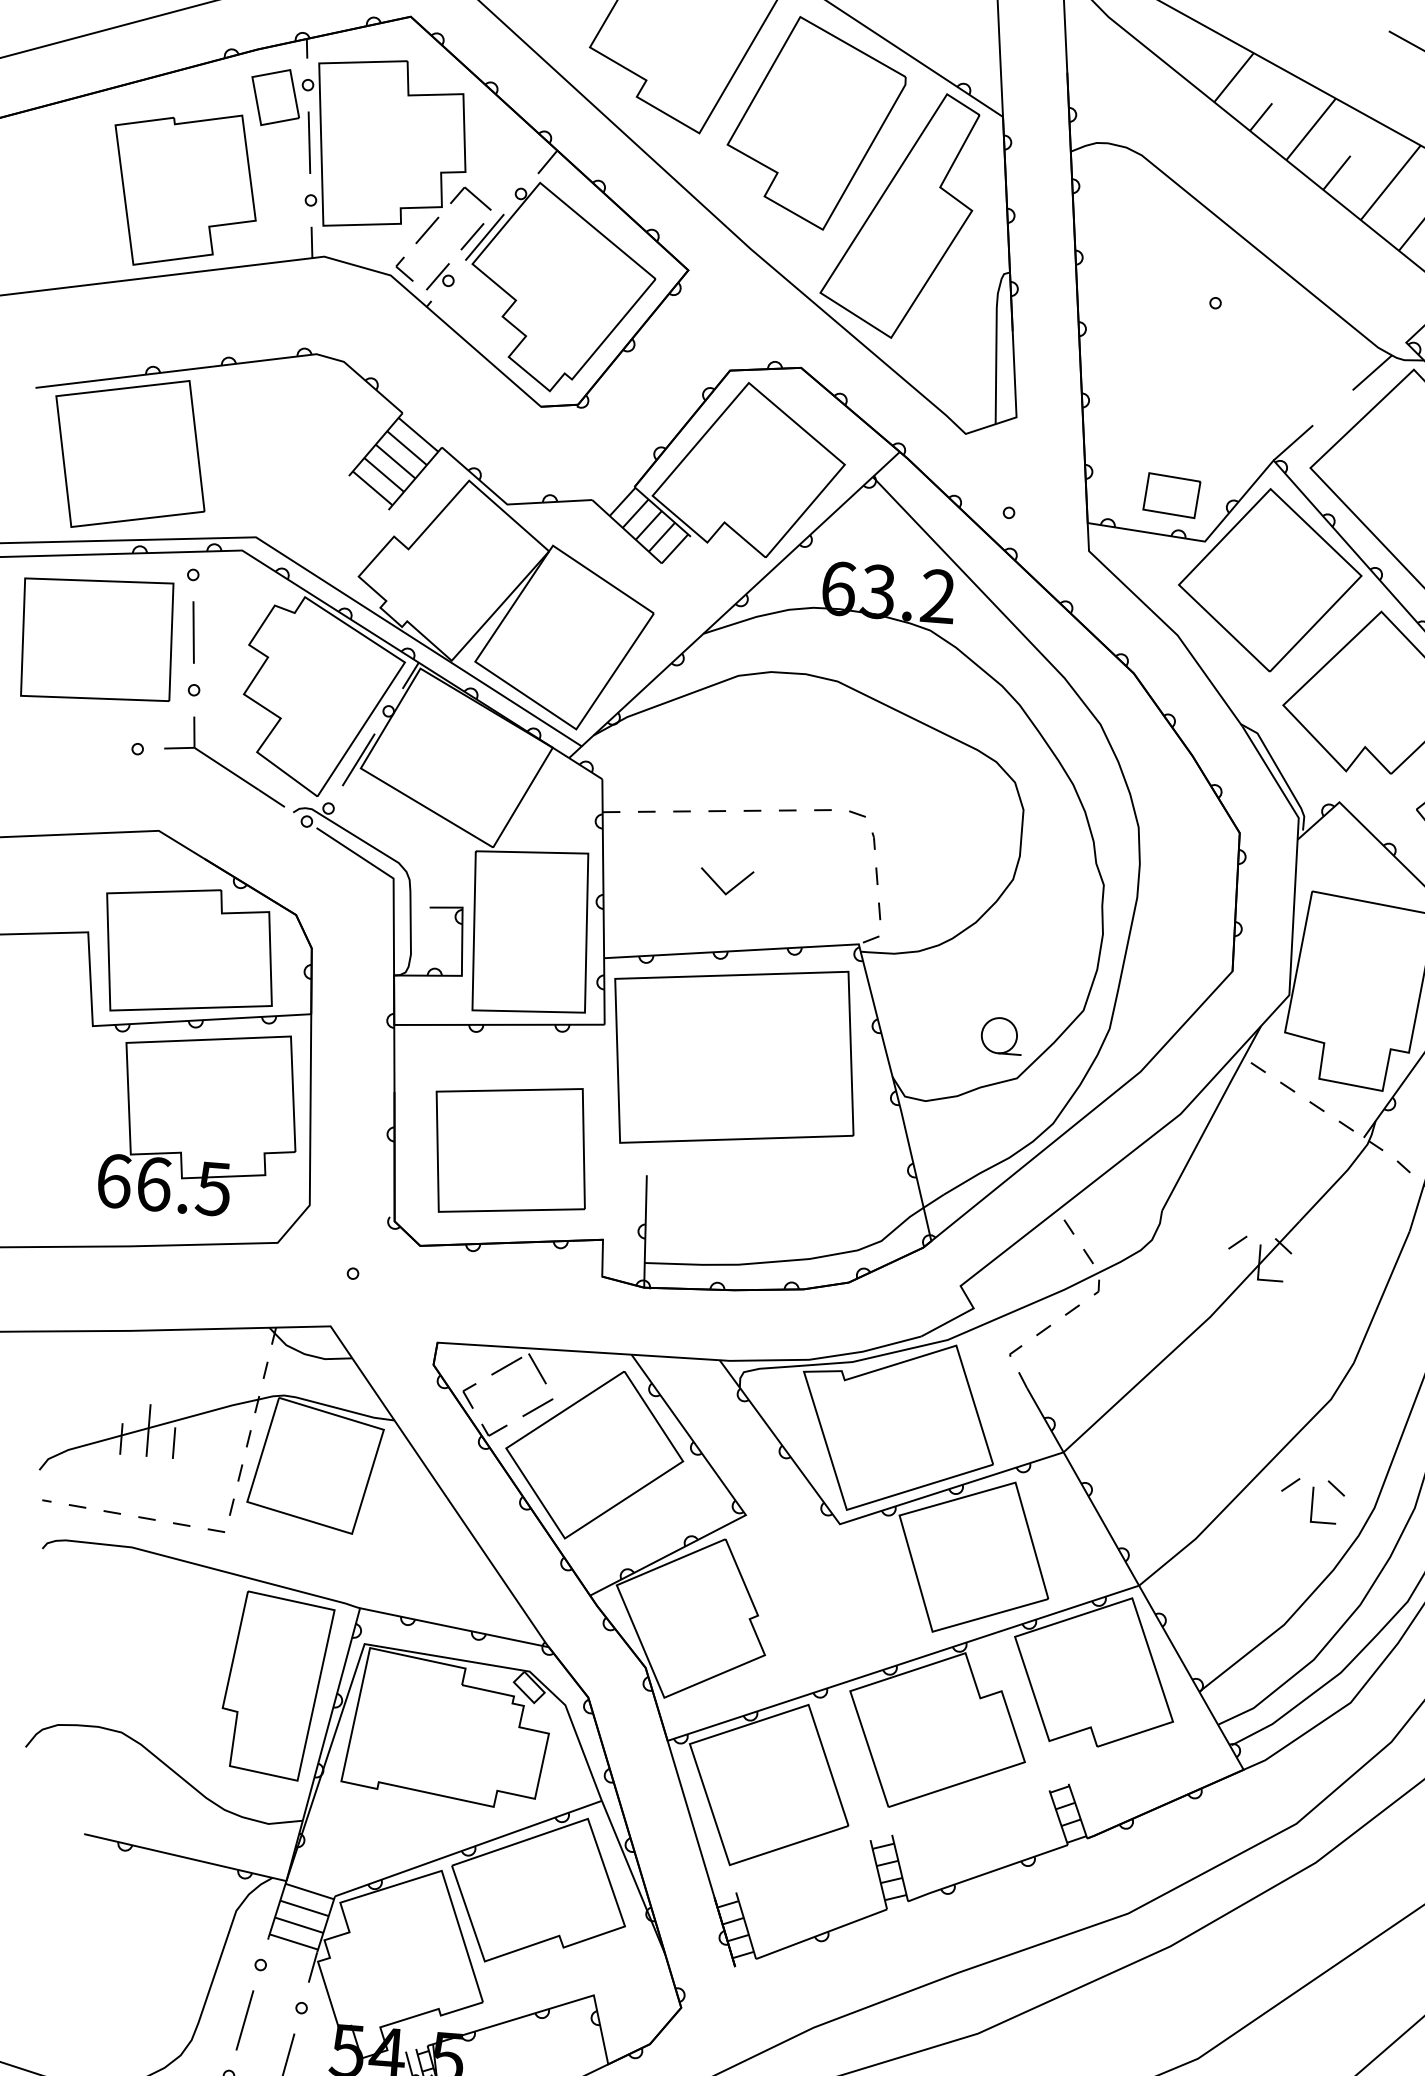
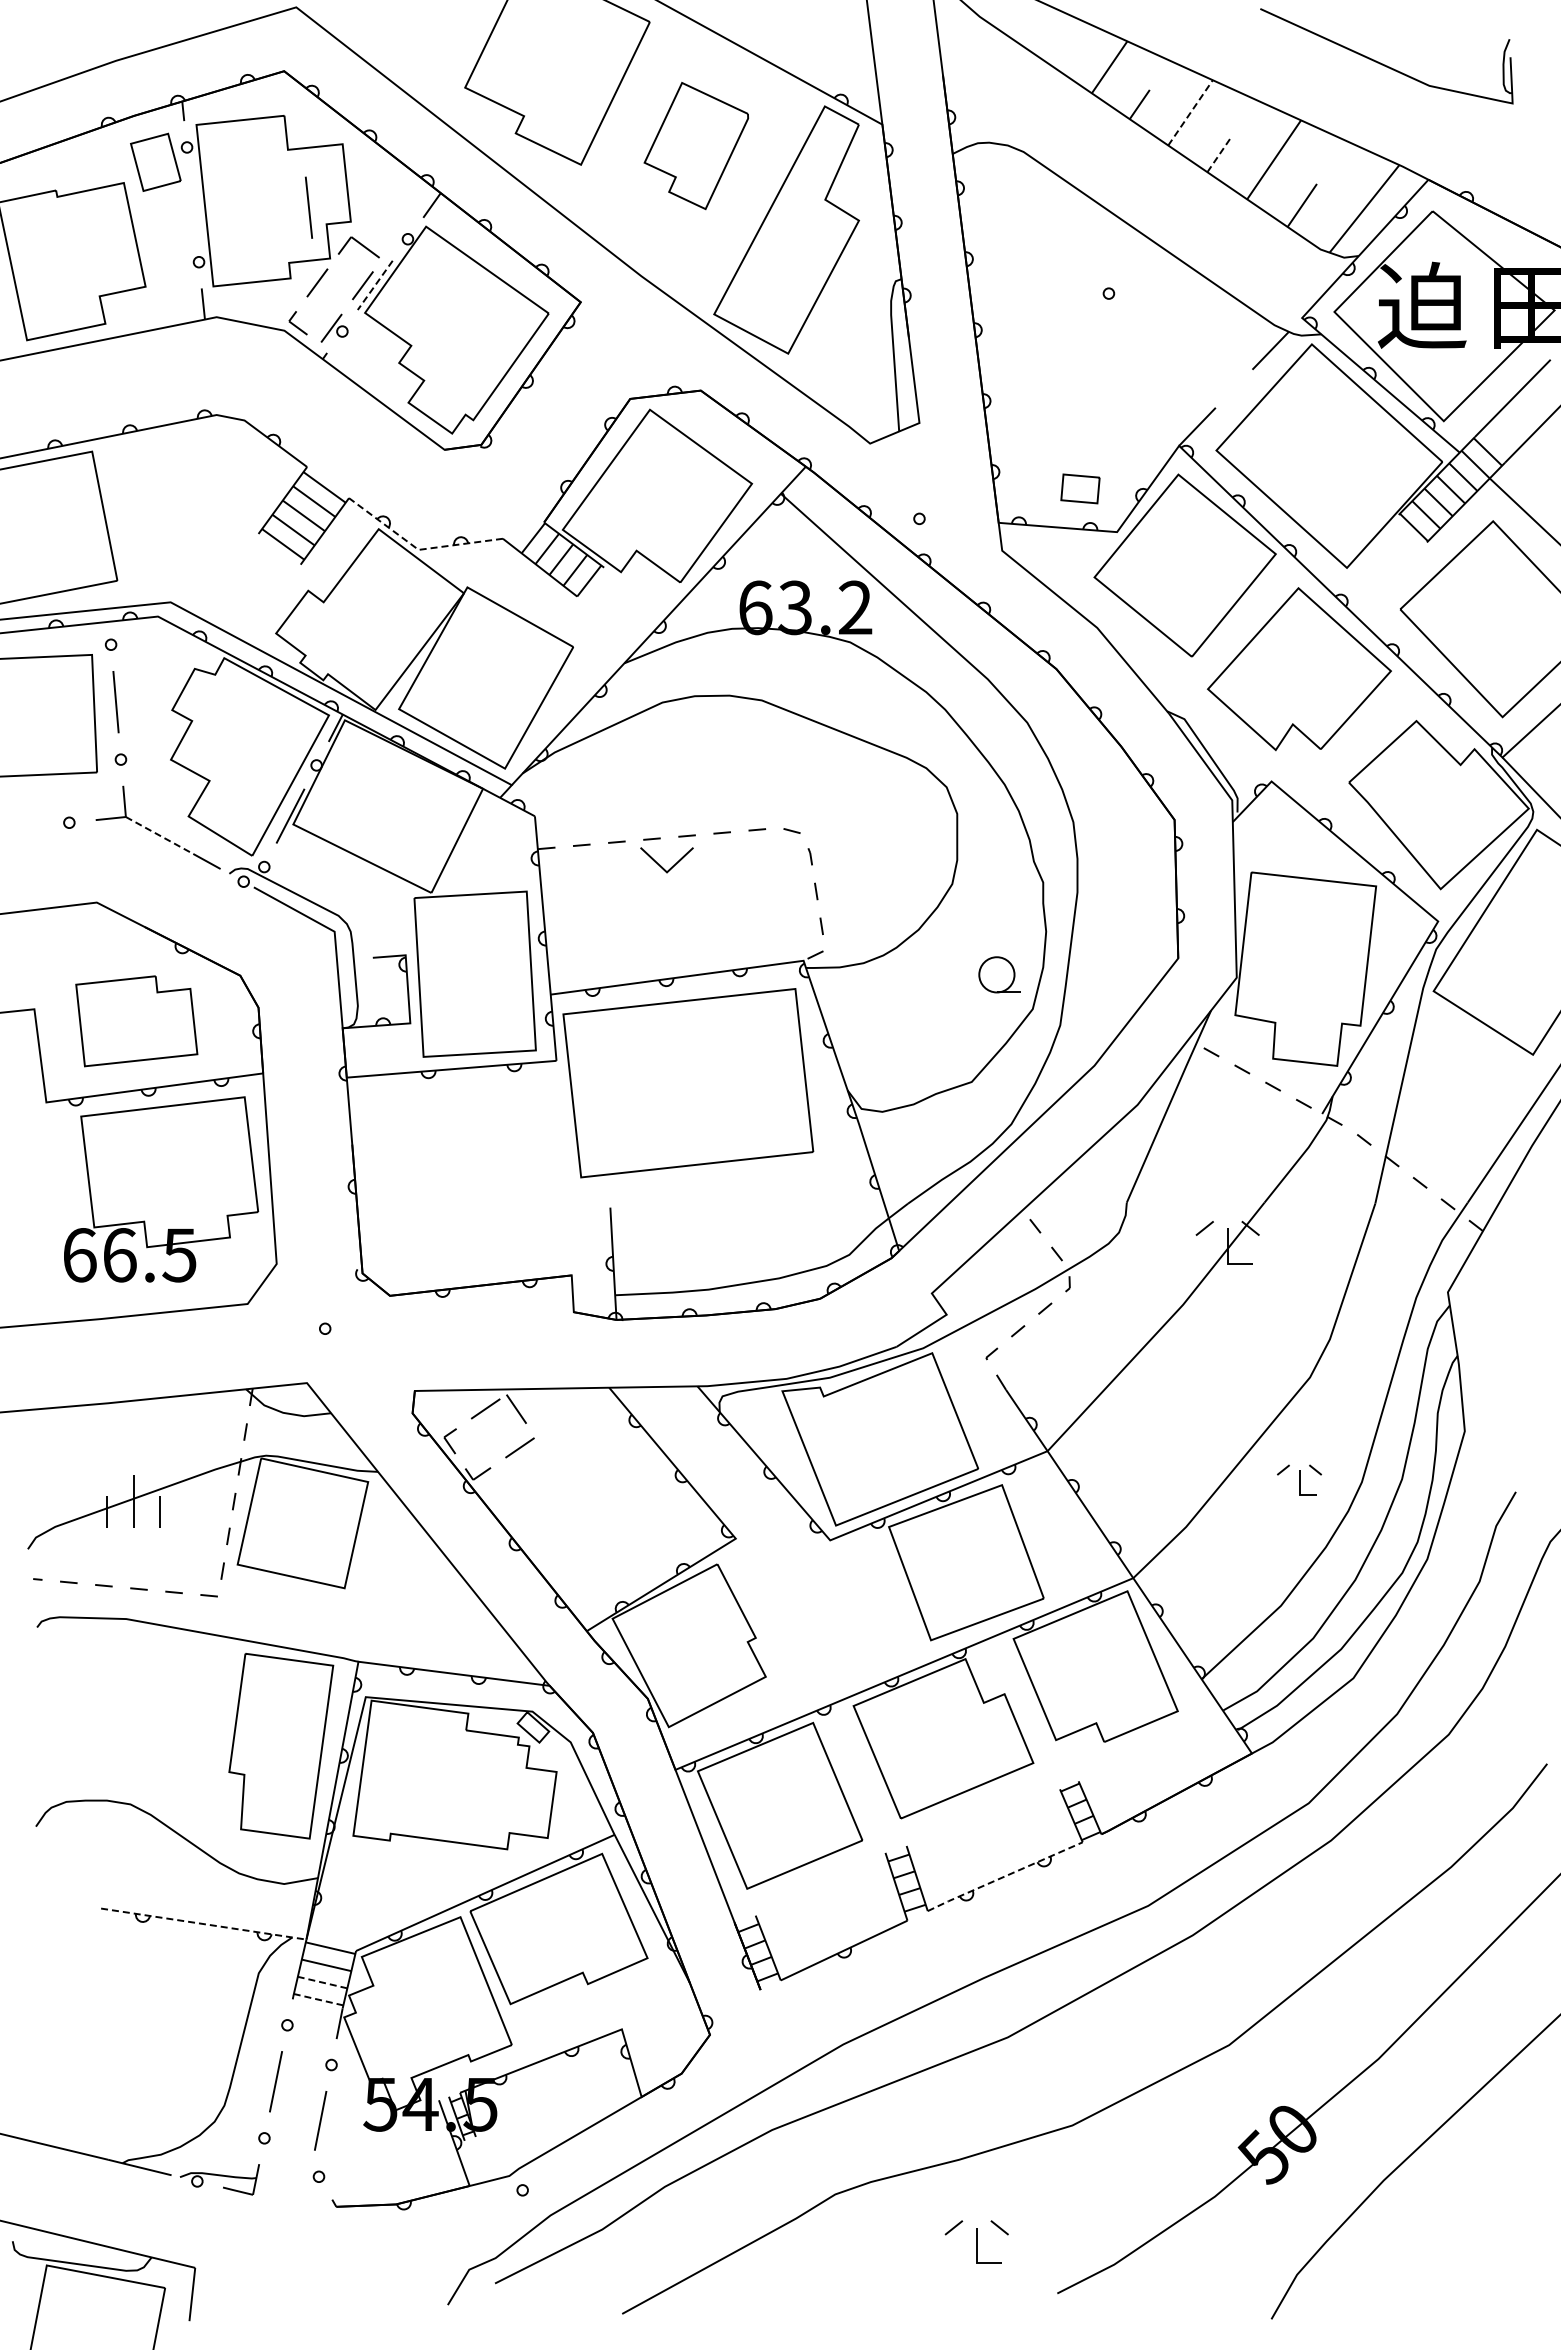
part: (816, 123) -> (696, 145), size x0.6
line: (1311, 129) -> (1190, 112), solid -> dashed
line: (308, 142) -> (308, 207), moved
line: (1336, 173) -> (1219, 154), solid -> dashed
line: (484, 237) -> (374, 285), solid -> dashed
part: (1171, 495) -> (1080, 488), size x0.7
line: (507, 504) -> (418, 549), solid -> dashed
line: (227, 768) -> (160, 835), solid -> dashed
part: (720, 887) -> (661, 865), moved
part: (189, 952) -> (136, 1021), size x0.7
part: (1002, 1035) -> (999, 974), moved
part: (510, 1150) -> (472, 1193), removed
part: (593, 1454) -> (579, 1490), removed
part: (1312, 1500) -> (1299, 1479), size x0.7
line: (185, 1858) -> (204, 1924), solid -> dashed
line: (988, 1873) -> (1005, 1876), solid -> dashed
line: (299, 1925) -> (322, 1982), solid -> dashed
line: (293, 1941) -> (318, 1999), solid -> dashed

